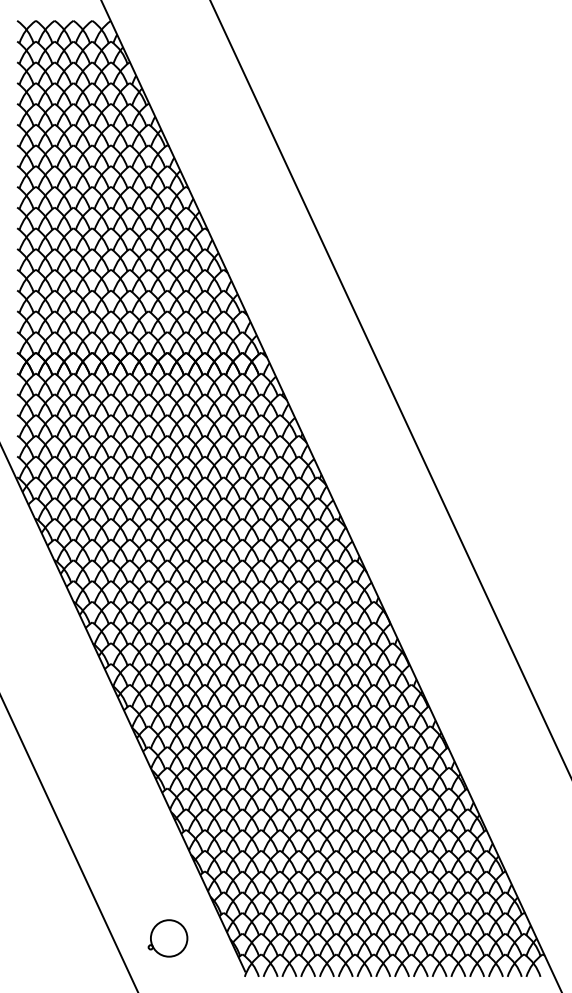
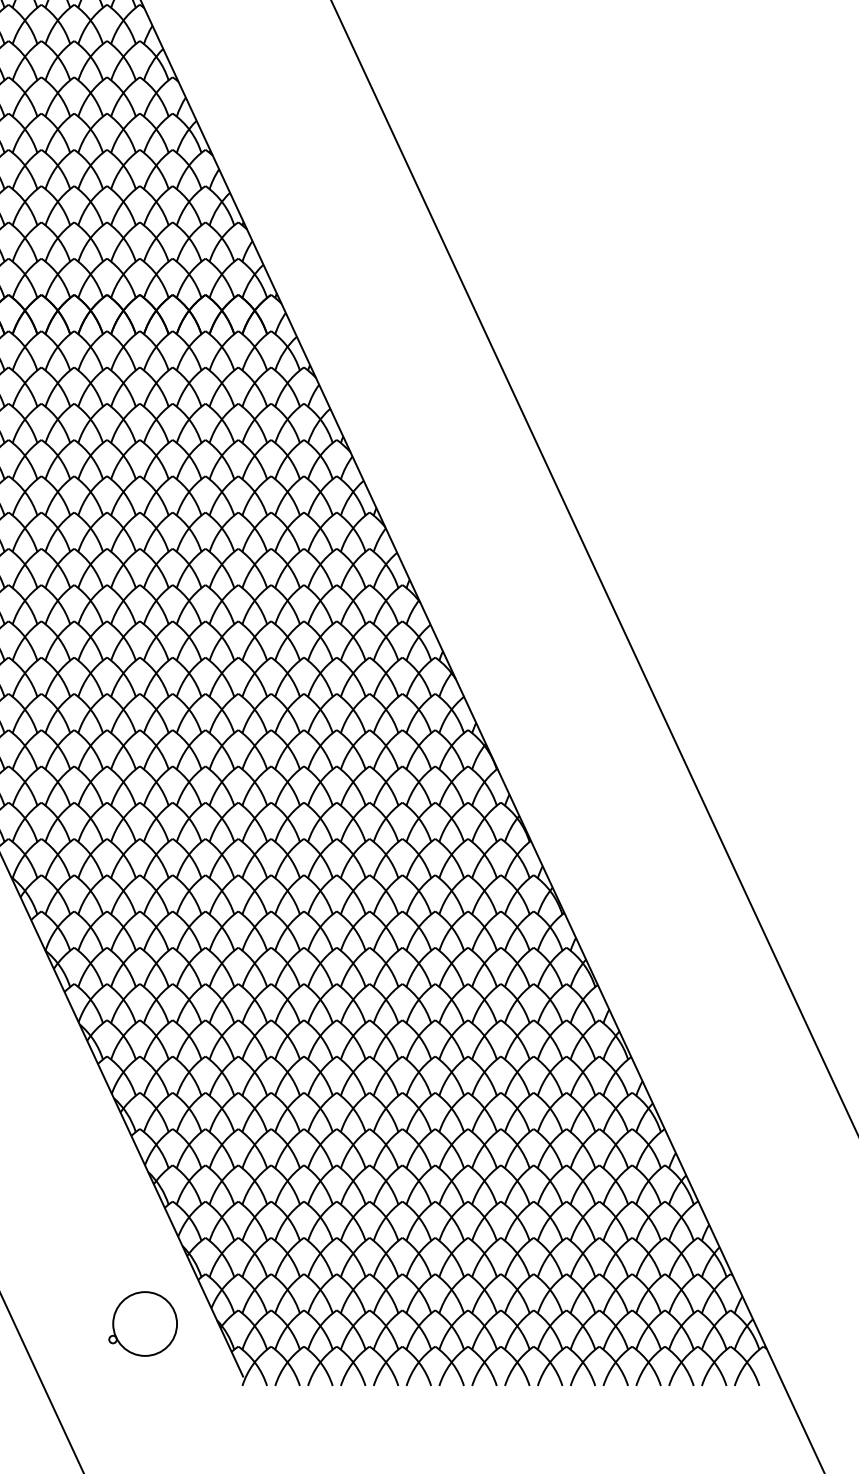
part: (167, 938) -> (142, 1324), moved

